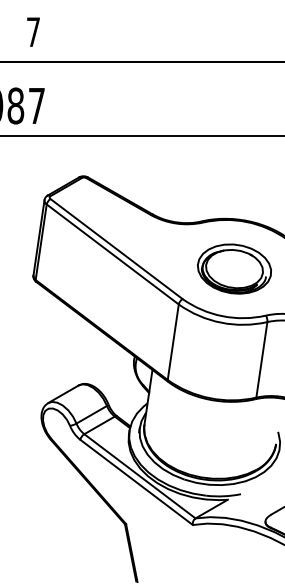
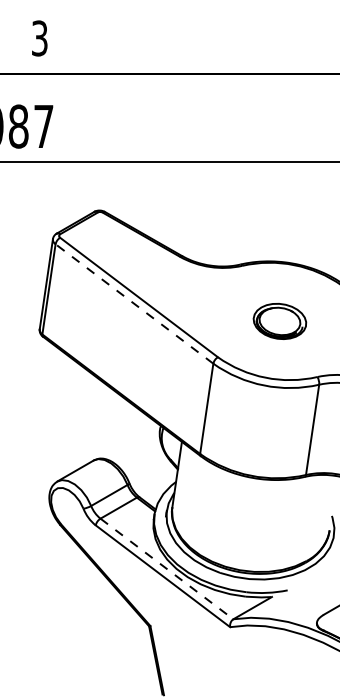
text: (33, 32) -> (39, 38), 7 -> 3
line: (112, 254) -> (134, 303), solid -> dashed
part: (234, 269) -> (279, 321), size x0.6
line: (140, 476) -> (167, 569), solid -> dashed

